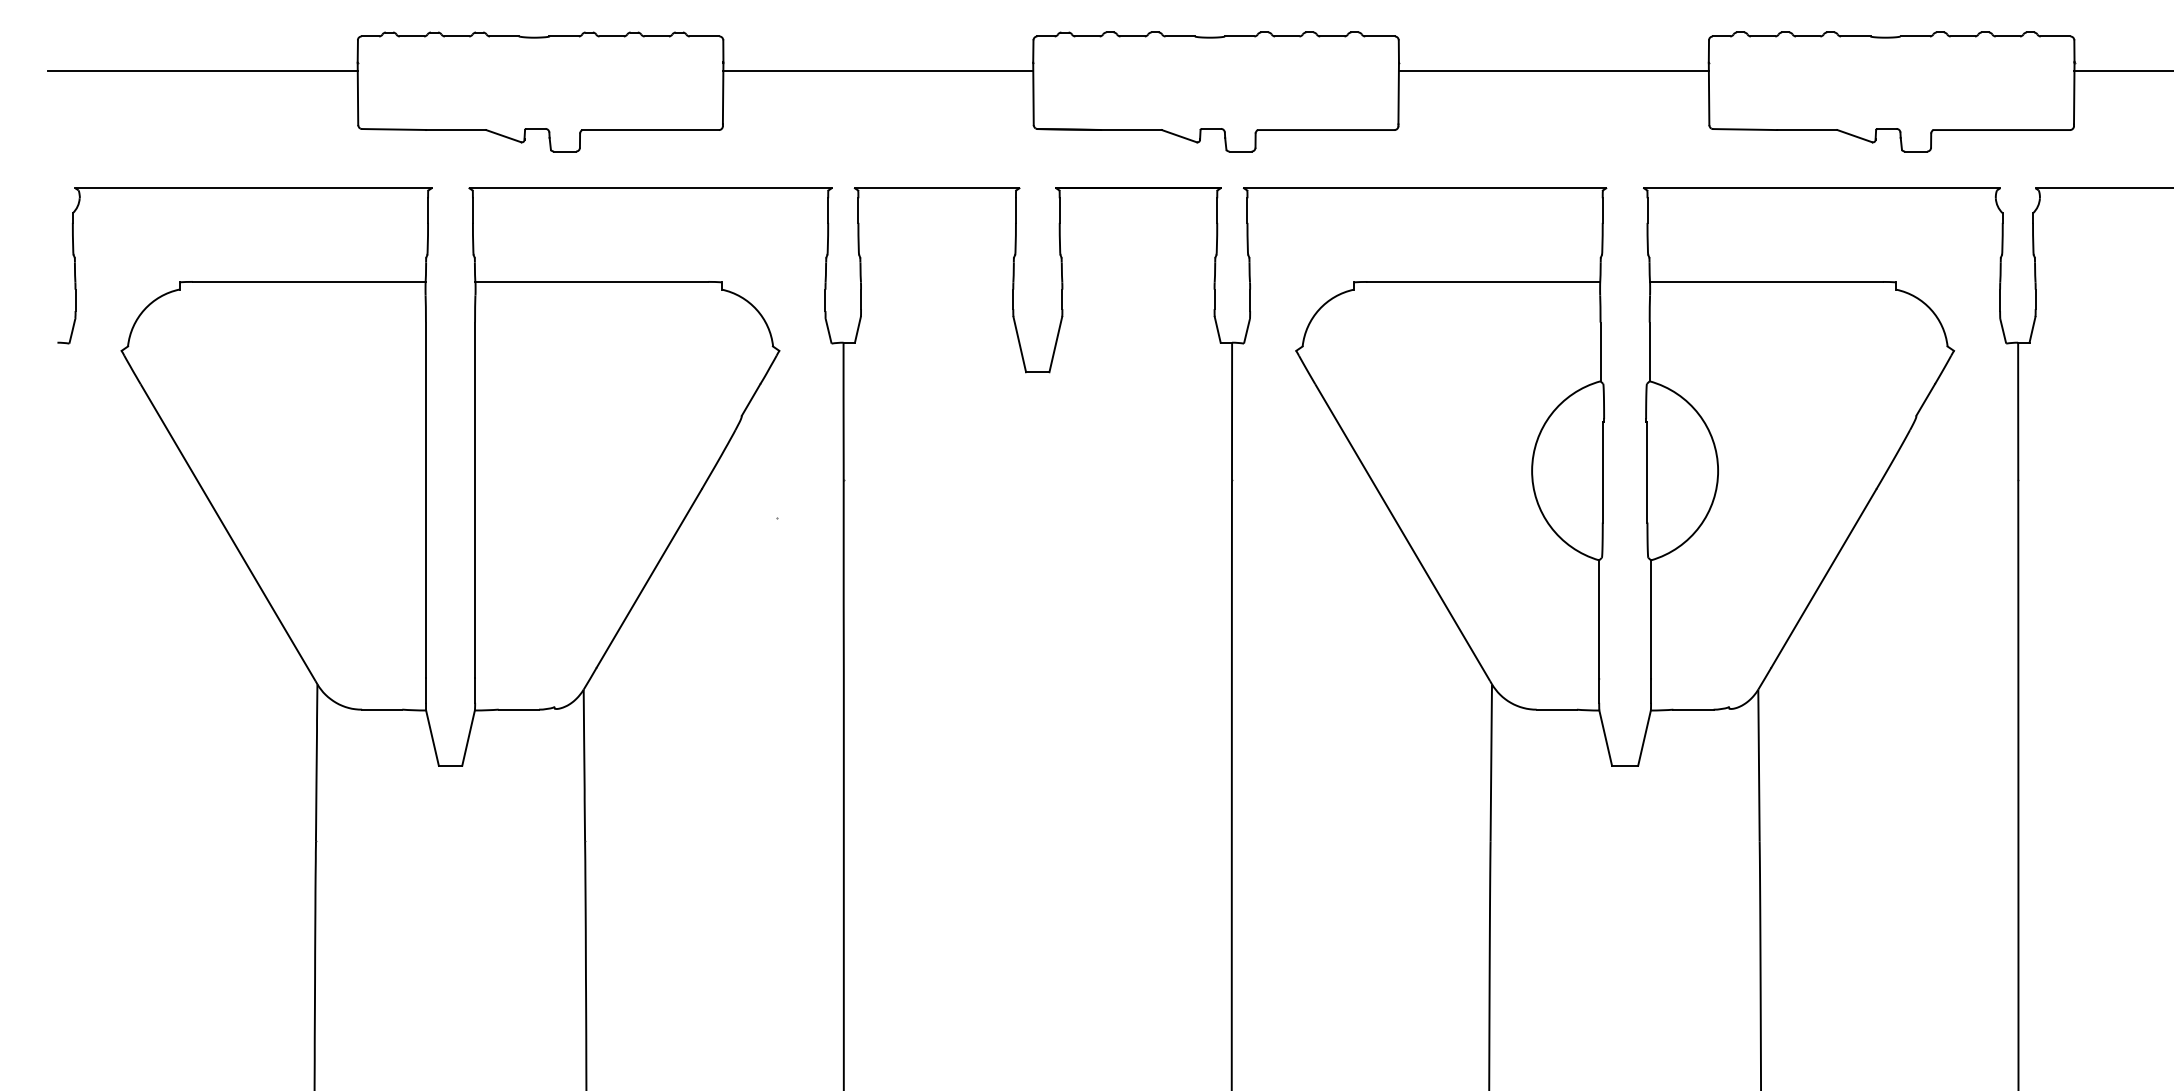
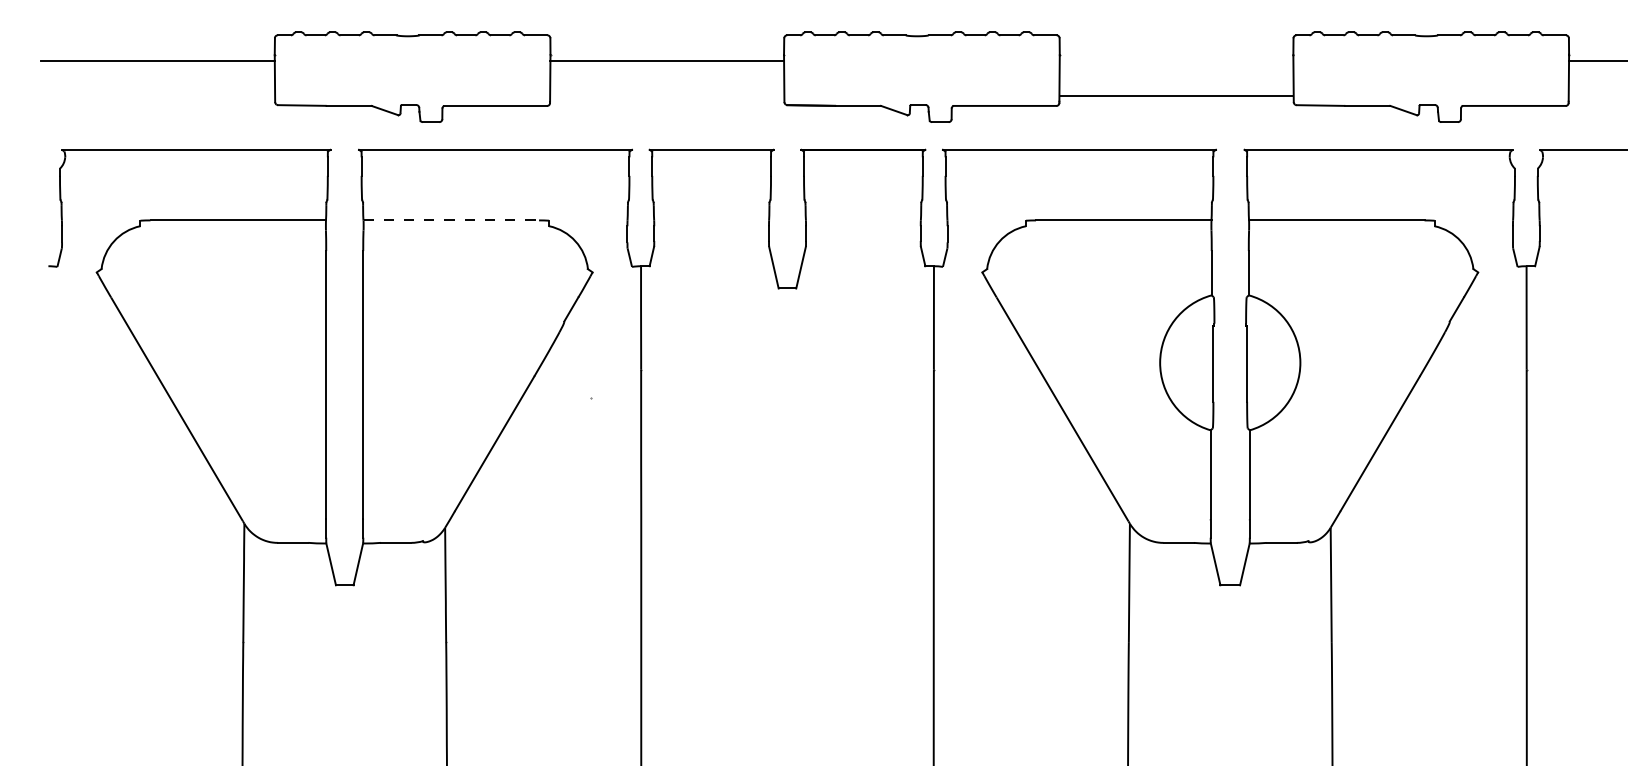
line: (1553, 70) -> (1176, 95), moved
line: (592, 281) -> (451, 220), solid -> dashed

